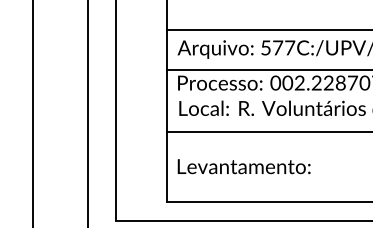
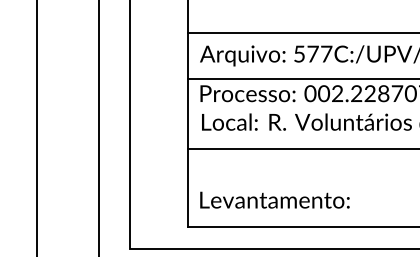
text: (243, 166) -> (274, 200), moved

